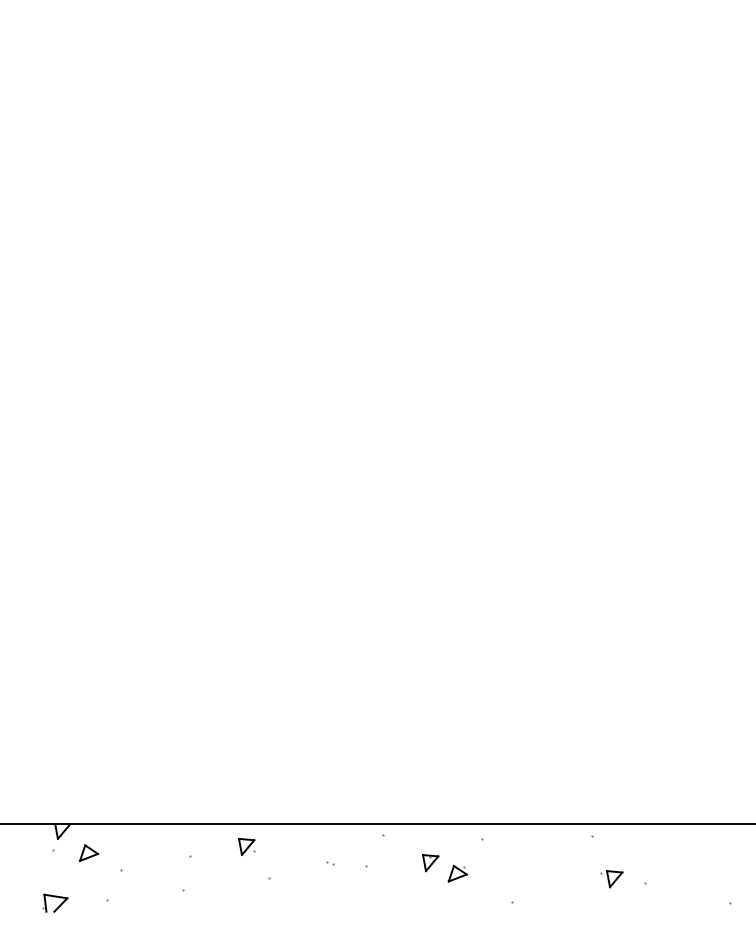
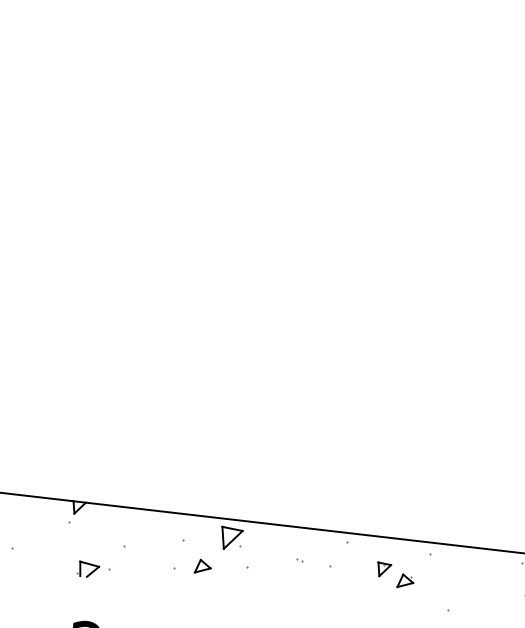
part: (246, 846) -> (231, 538), size x1.6
part: (89, 852) -> (203, 566), moved
part: (55, 902) -> (88, 569), moved

